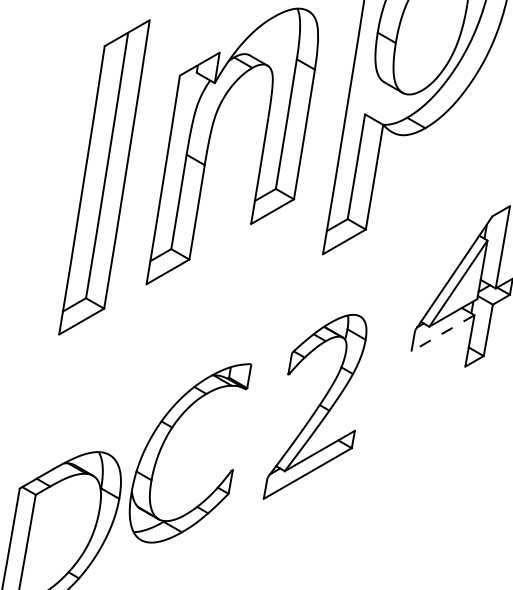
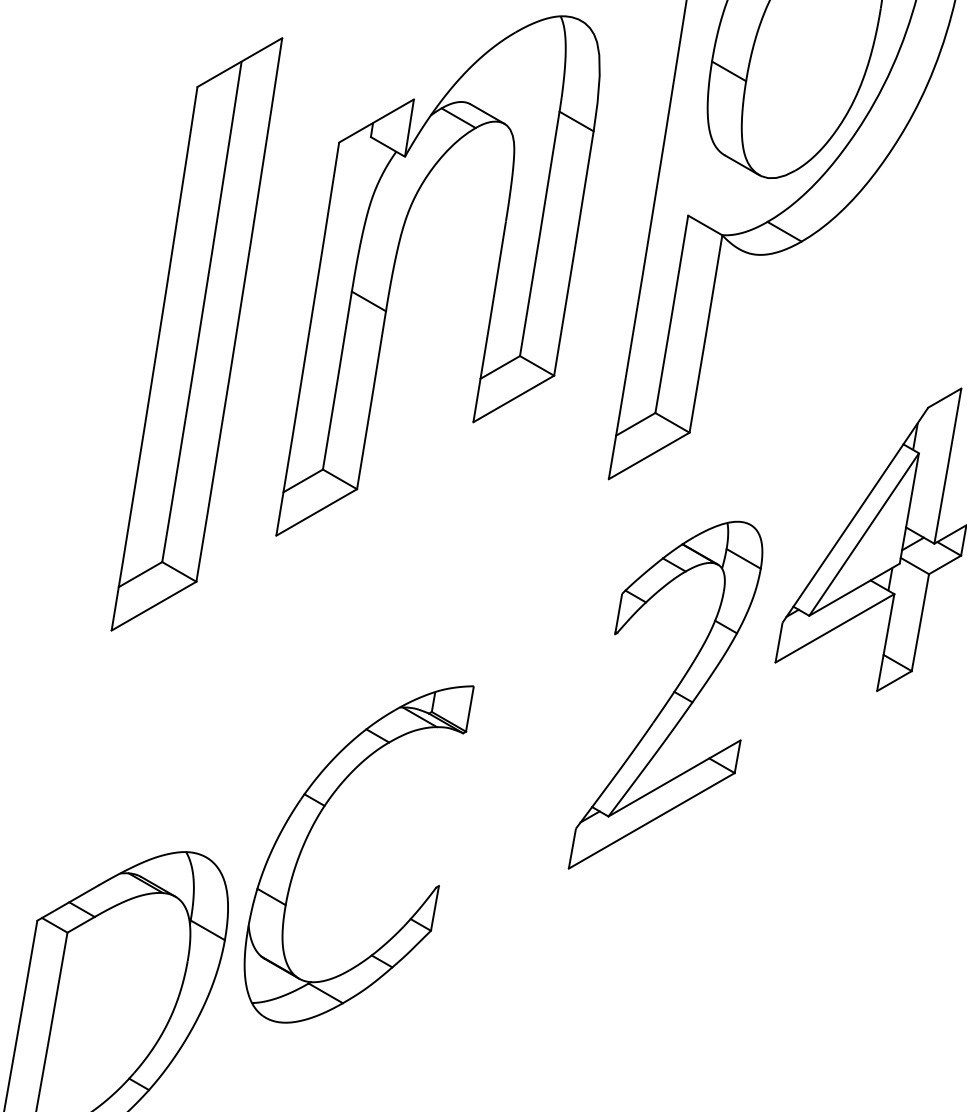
line: (442, 333) -> (834, 628), dashed -> solid
part: (314, 406) -> (664, 694), moved

